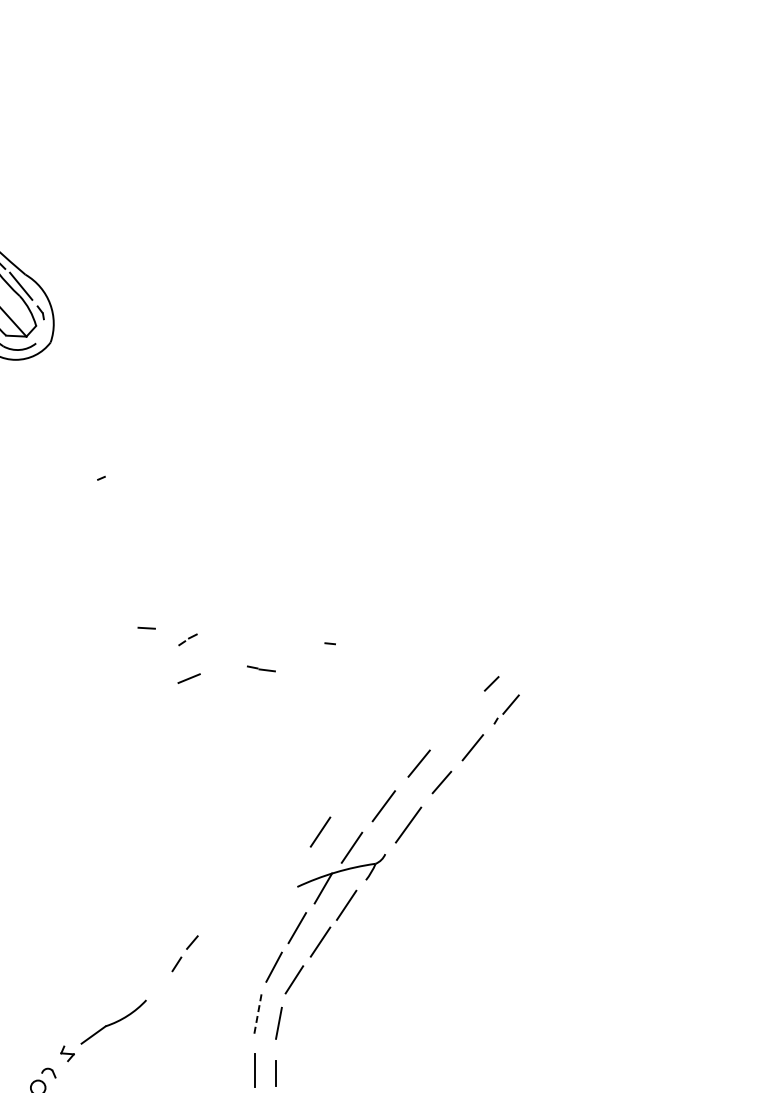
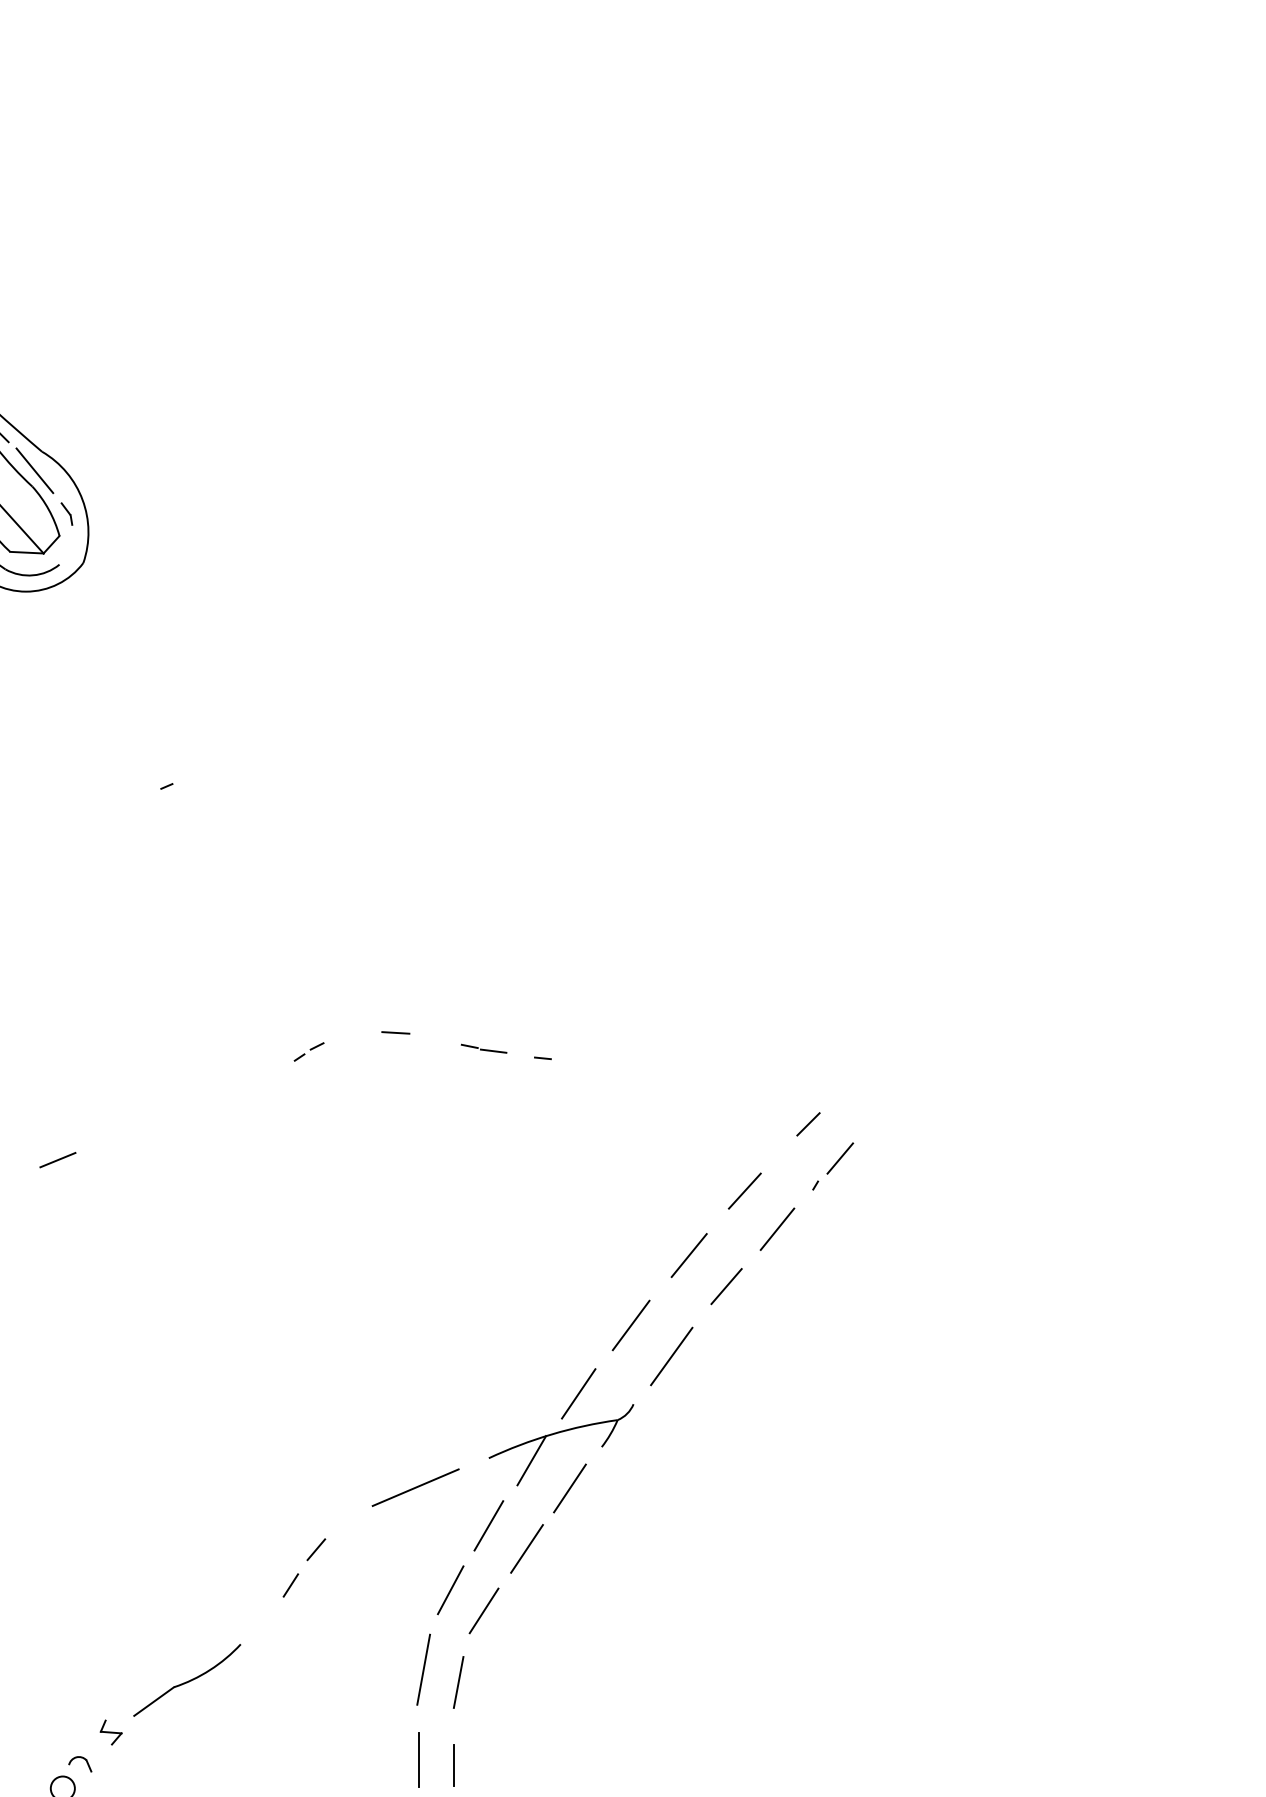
line: (146, 627) -> (395, 1031), moved
line: (261, 668) -> (484, 1048), moved
line: (188, 678) -> (56, 1159), moved
line: (452, 724) -> (743, 1191), added
line: (320, 831) -> (526, 1367), removed
line: (252, 904) -> (415, 1487), added
line: (257, 1015) -> (423, 1669), dashed -> solid

